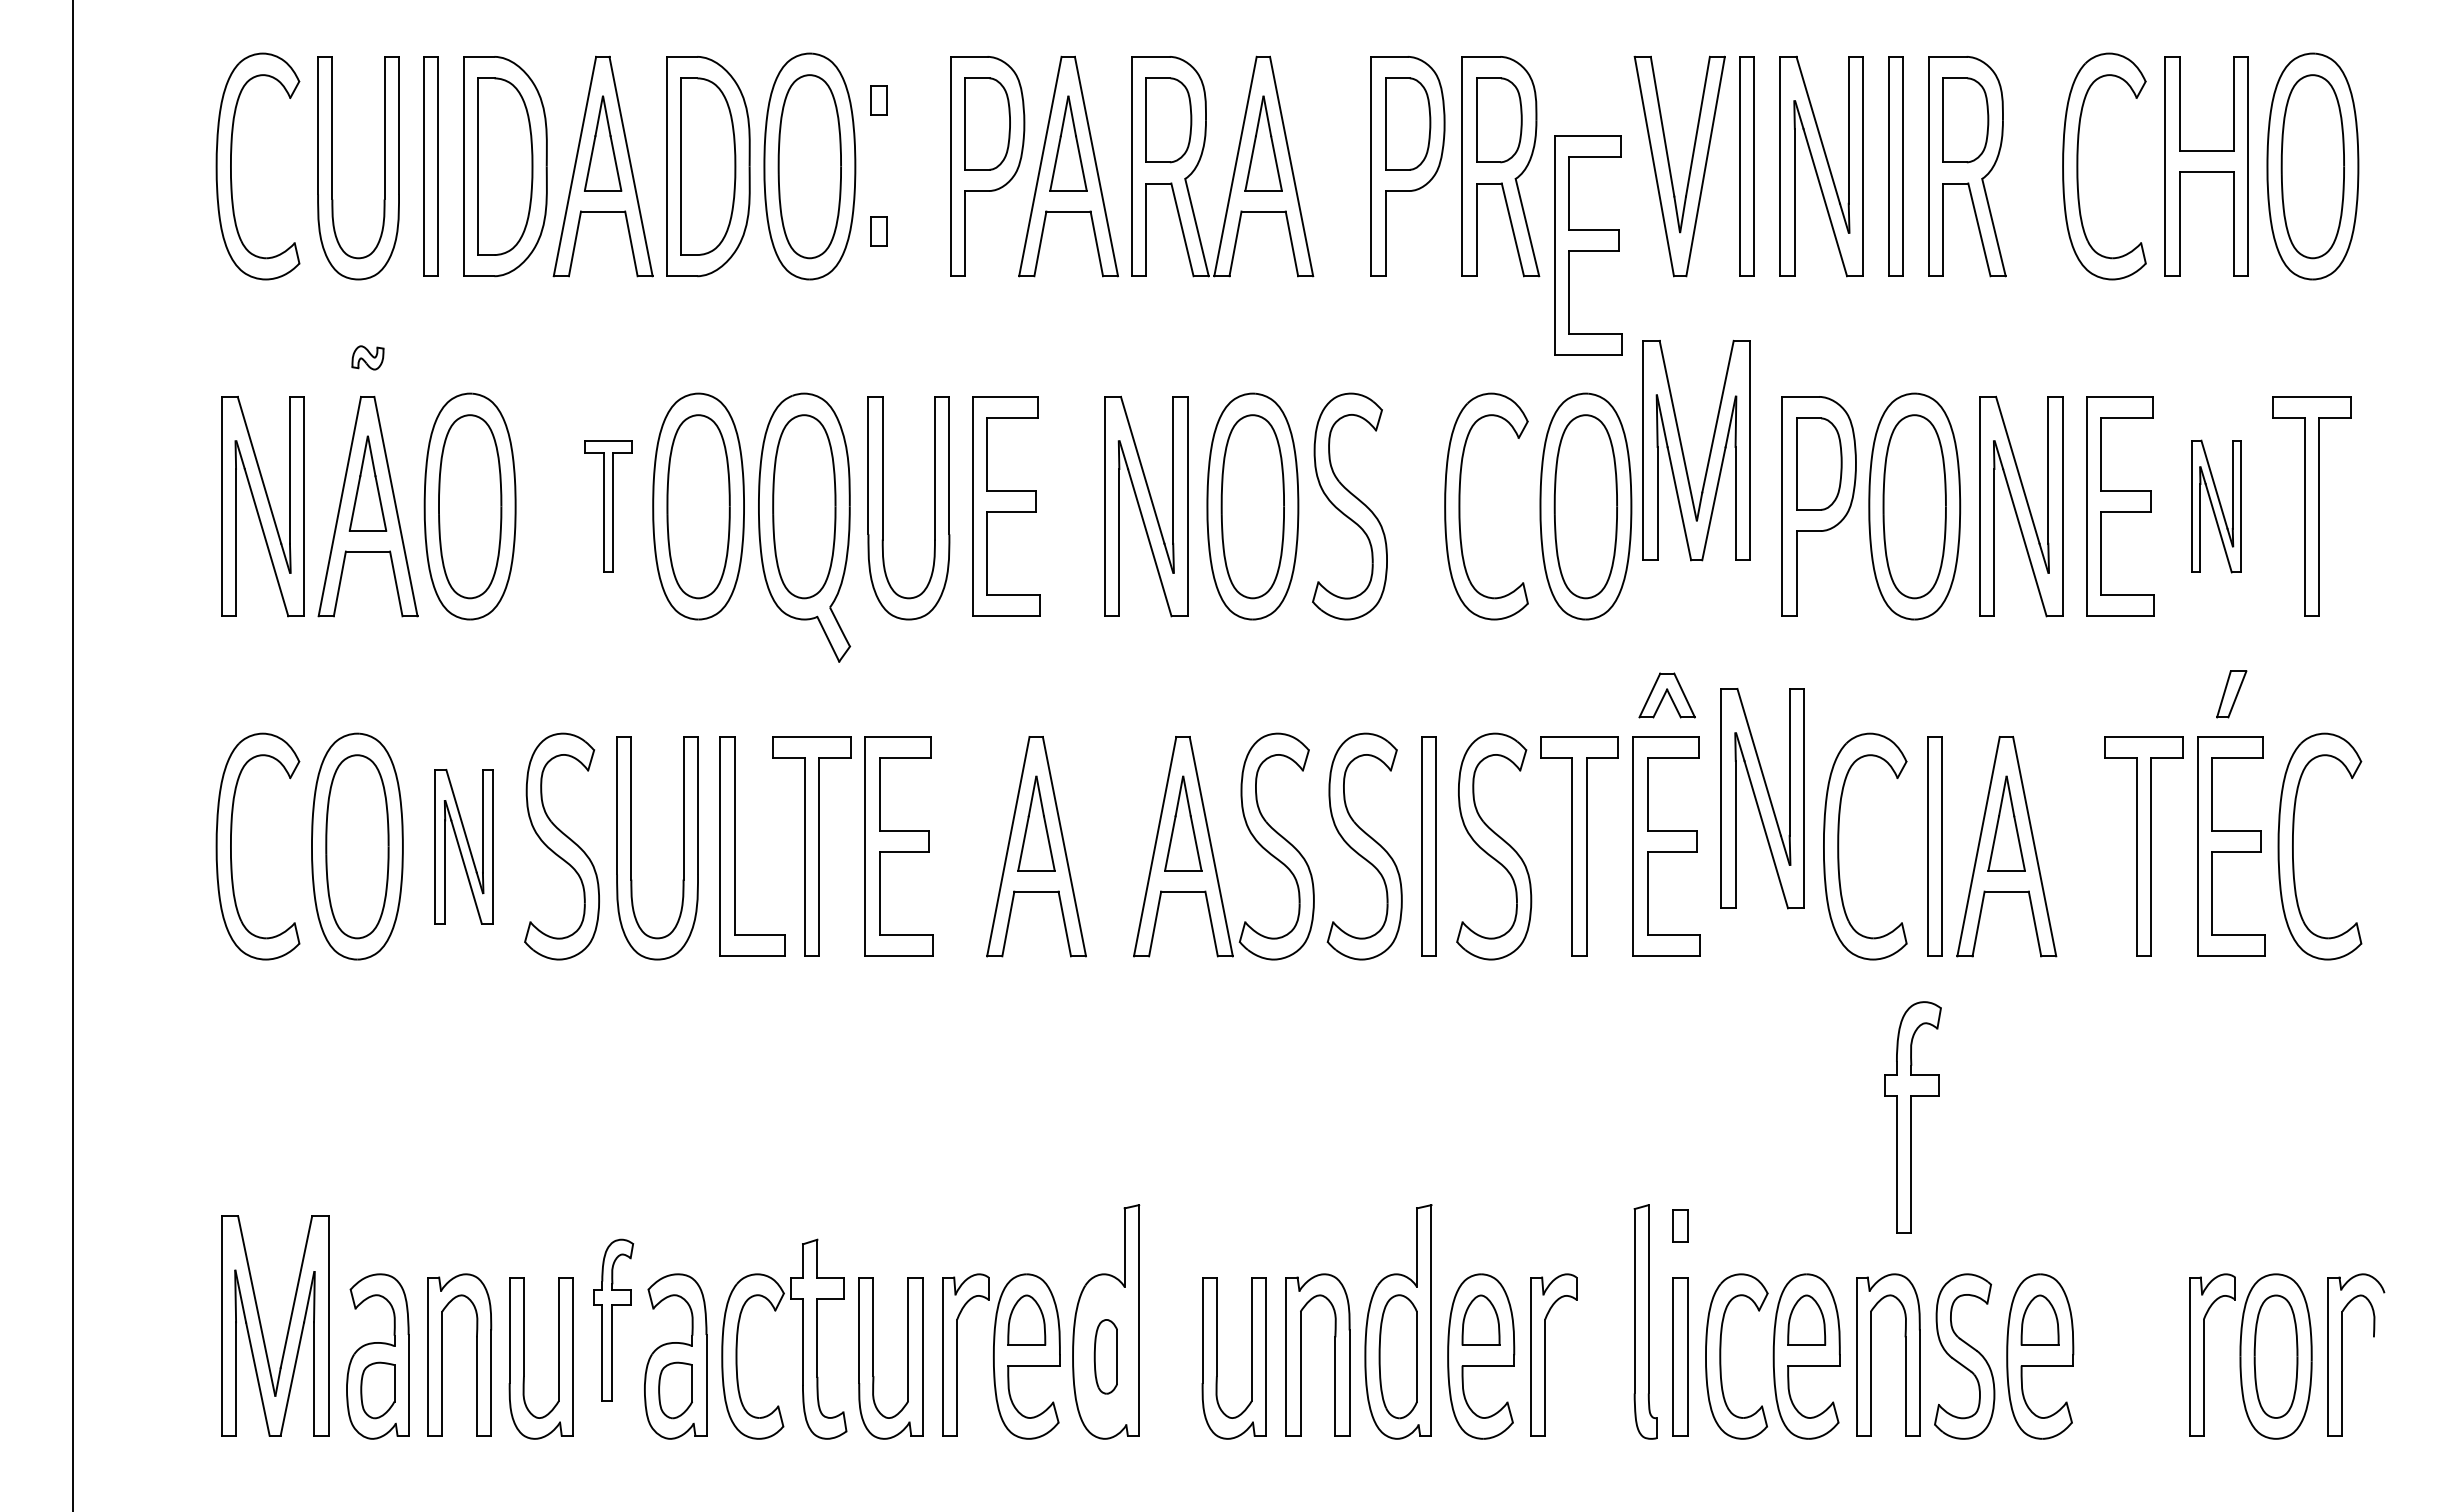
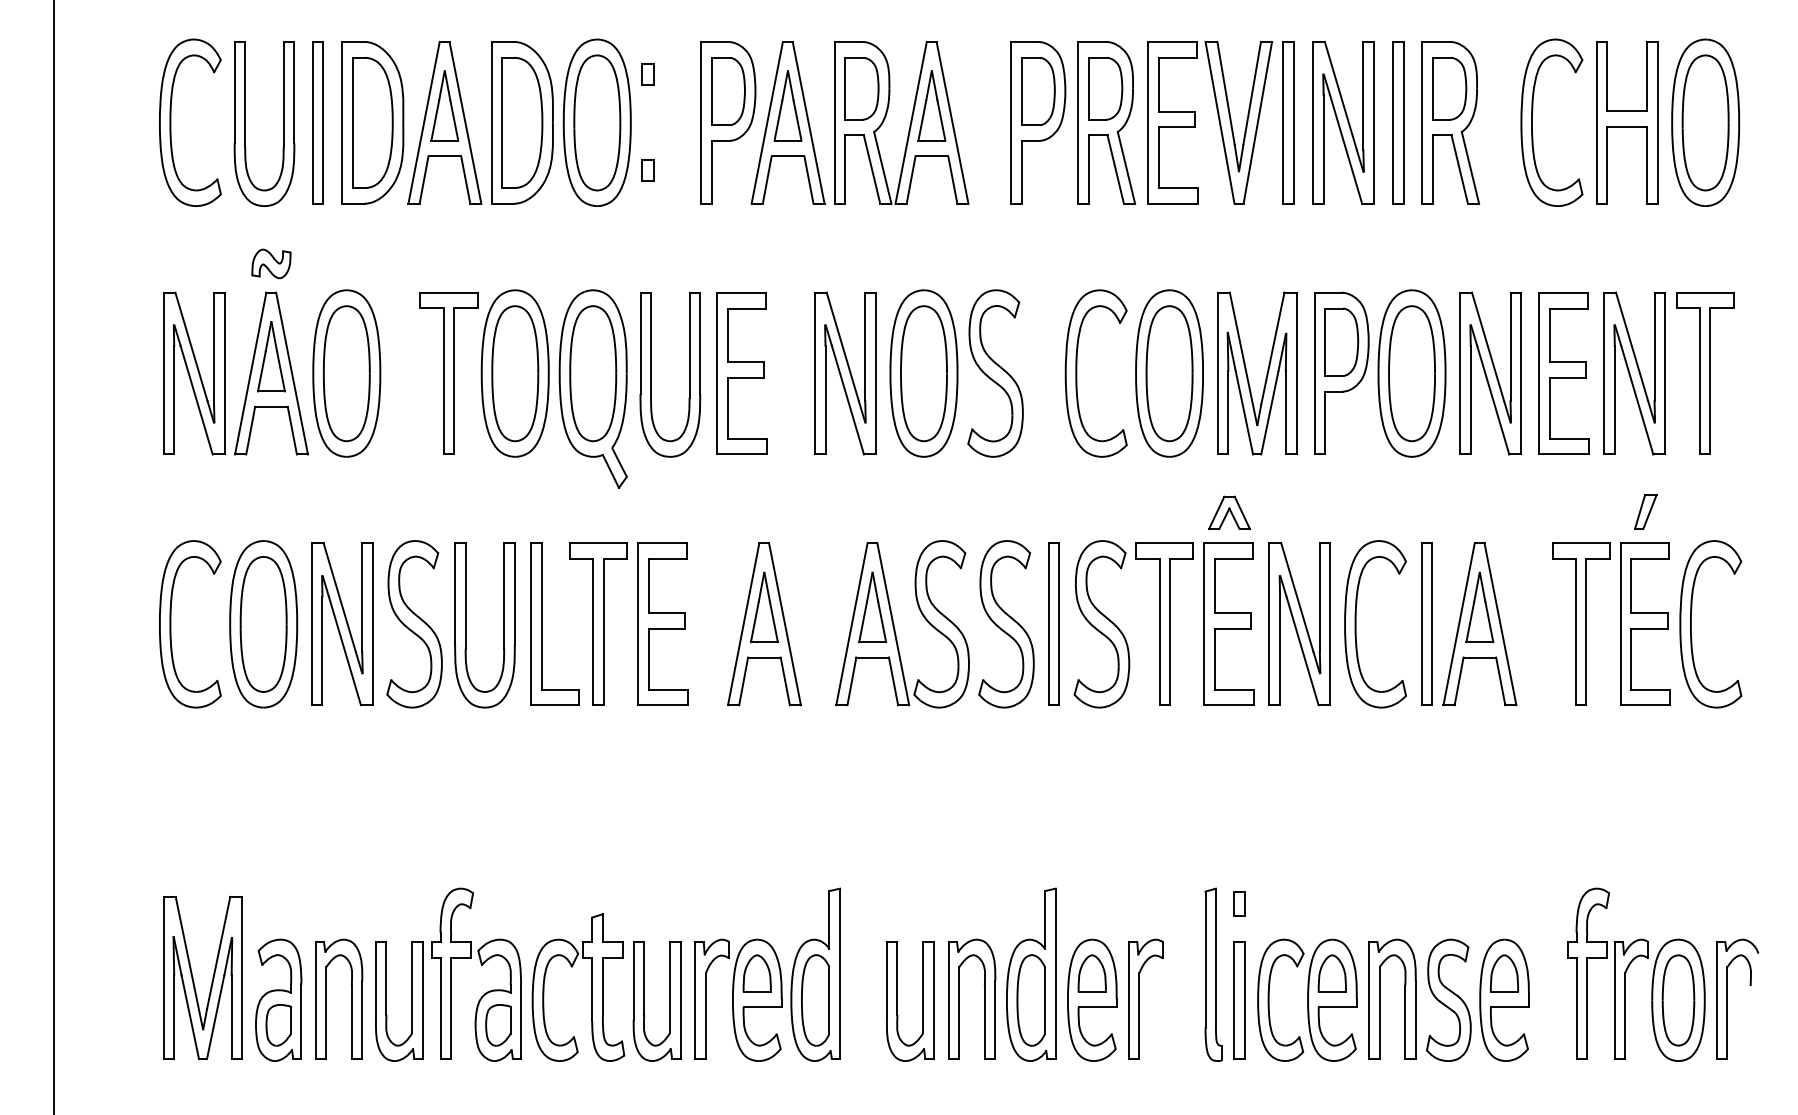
part: (1588, 245) -> (1172, 122), moved
part: (367, 357) -> (271, 263), size x1.67
part: (1683, 450) -> (1247, 373), moved
part: (608, 506) -> (448, 373), size x1.67
part: (2216, 506) -> (1634, 373), size x1.67
part: (1762, 798) -> (1299, 624), moved
part: (463, 846) -> (341, 624), size x1.43
part: (1912, 1117) -> (1588, 973), moved
part: (613, 1320) -> (452, 973), size x1.43
part: (1105, 1356) -> (815, 1000), size x1.67

